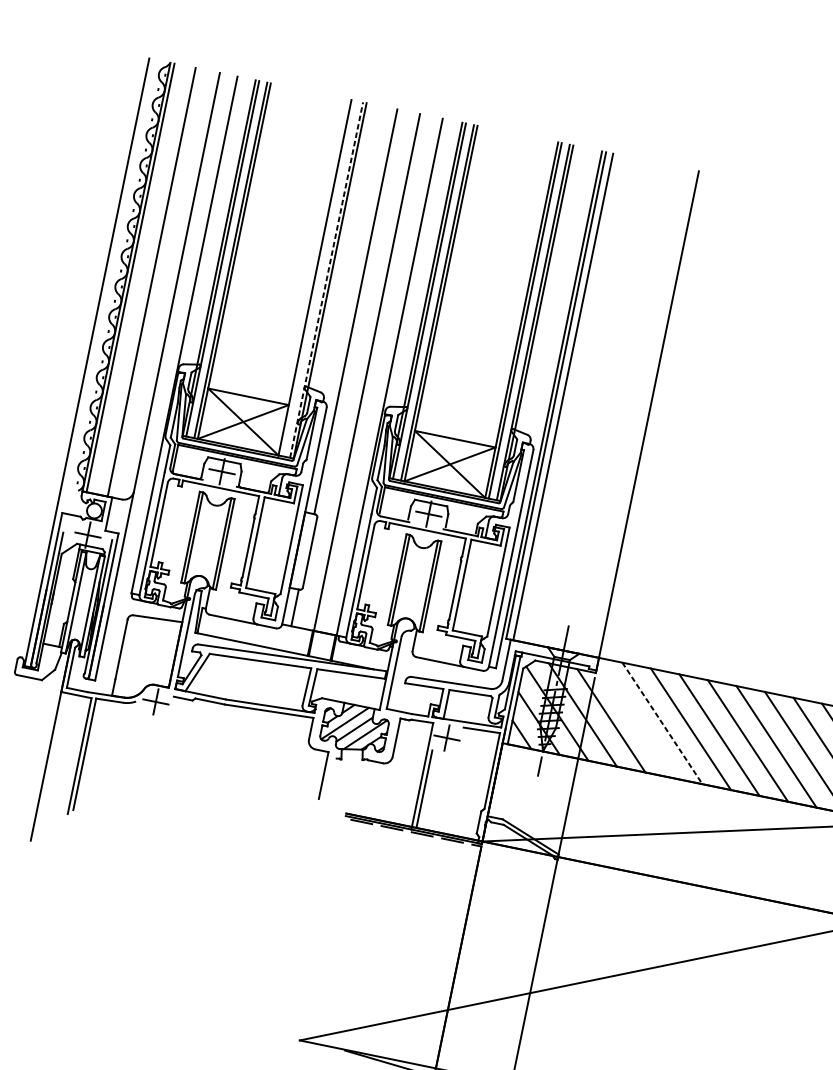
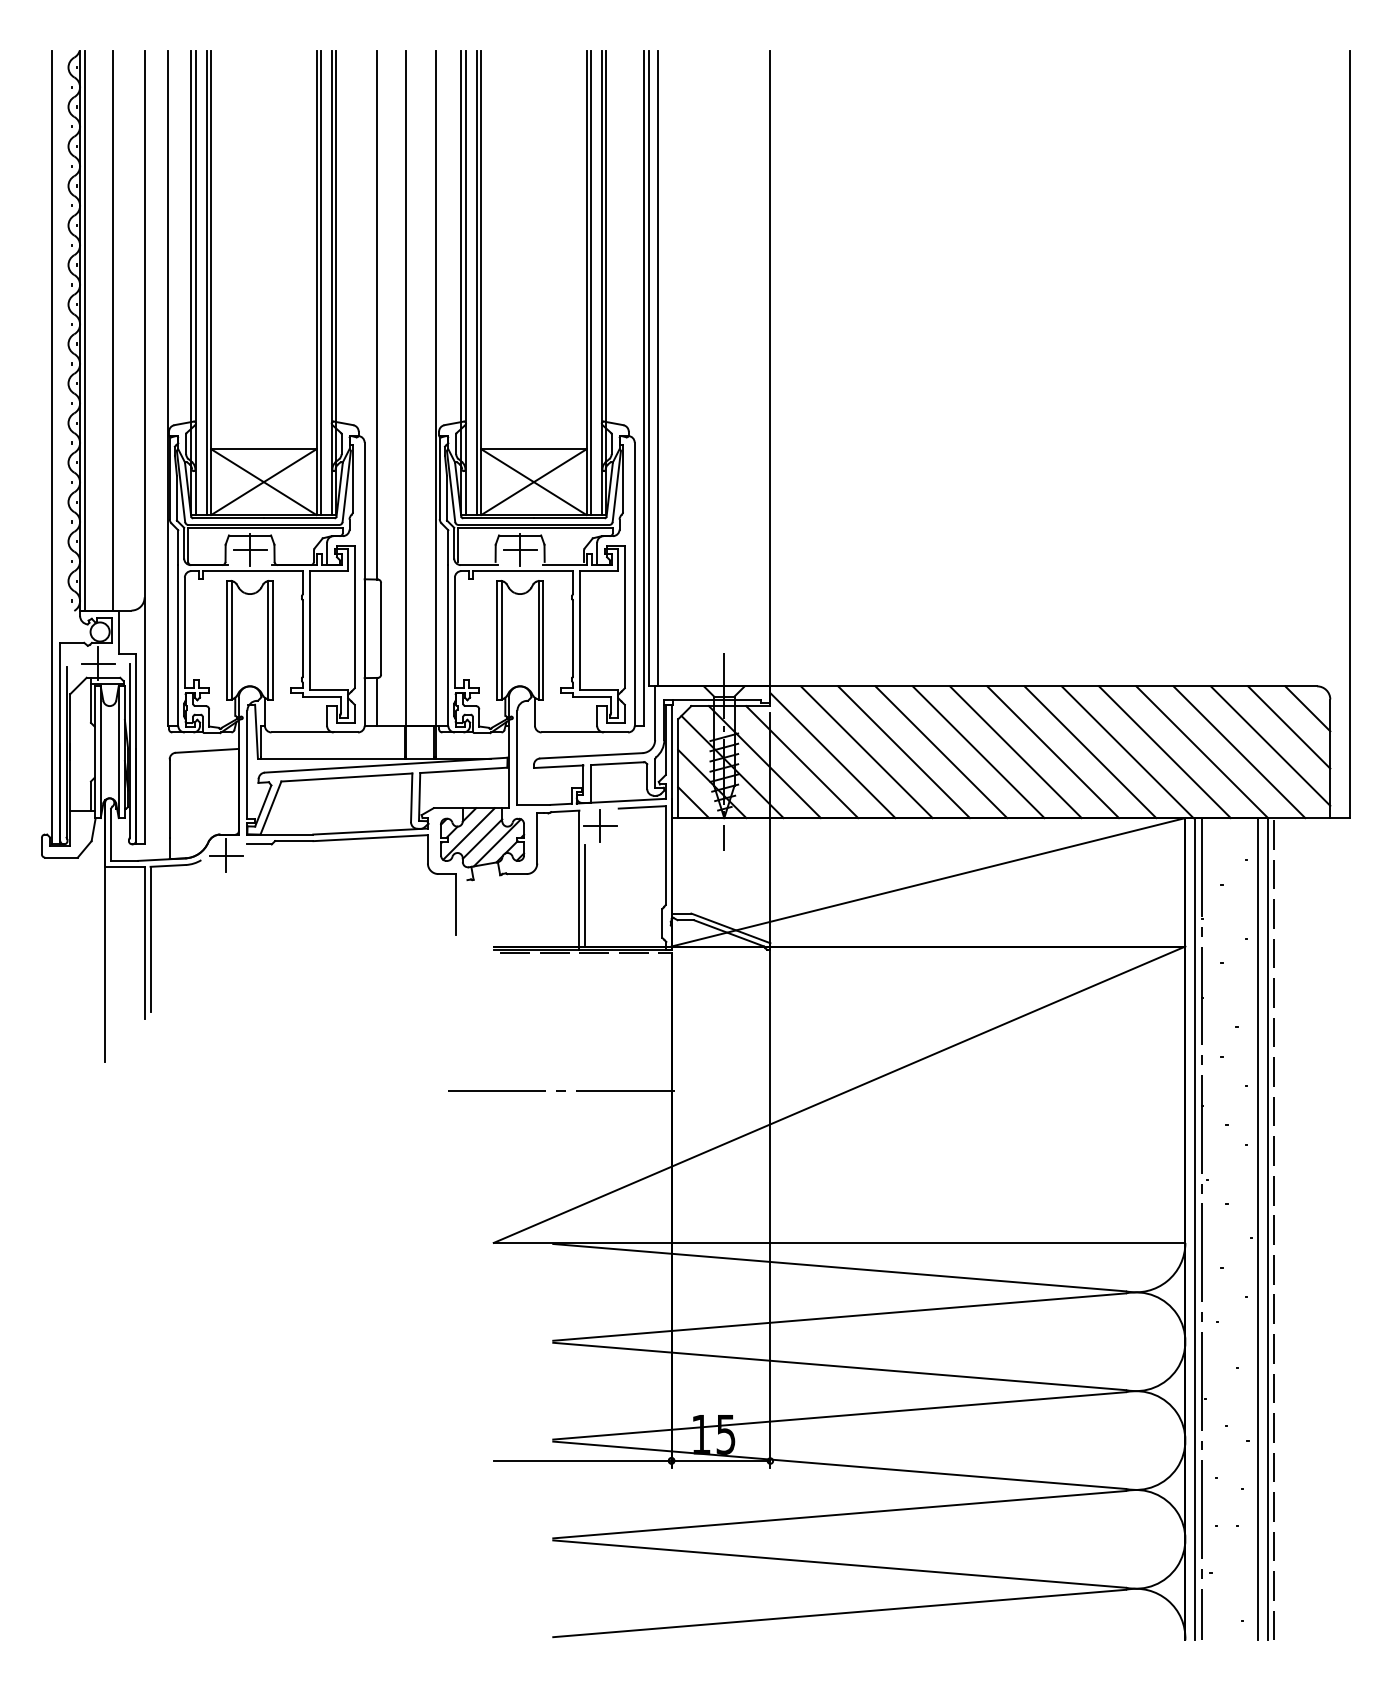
line: (318, 278) -> (321, 282), added
line: (326, 279) -> (331, 282), dashed -> solid
line: (635, 720) -> (832, 755), added
line: (662, 723) -> (867, 752), dashed -> solid
line: (376, 935) -> (562, 1091), added

